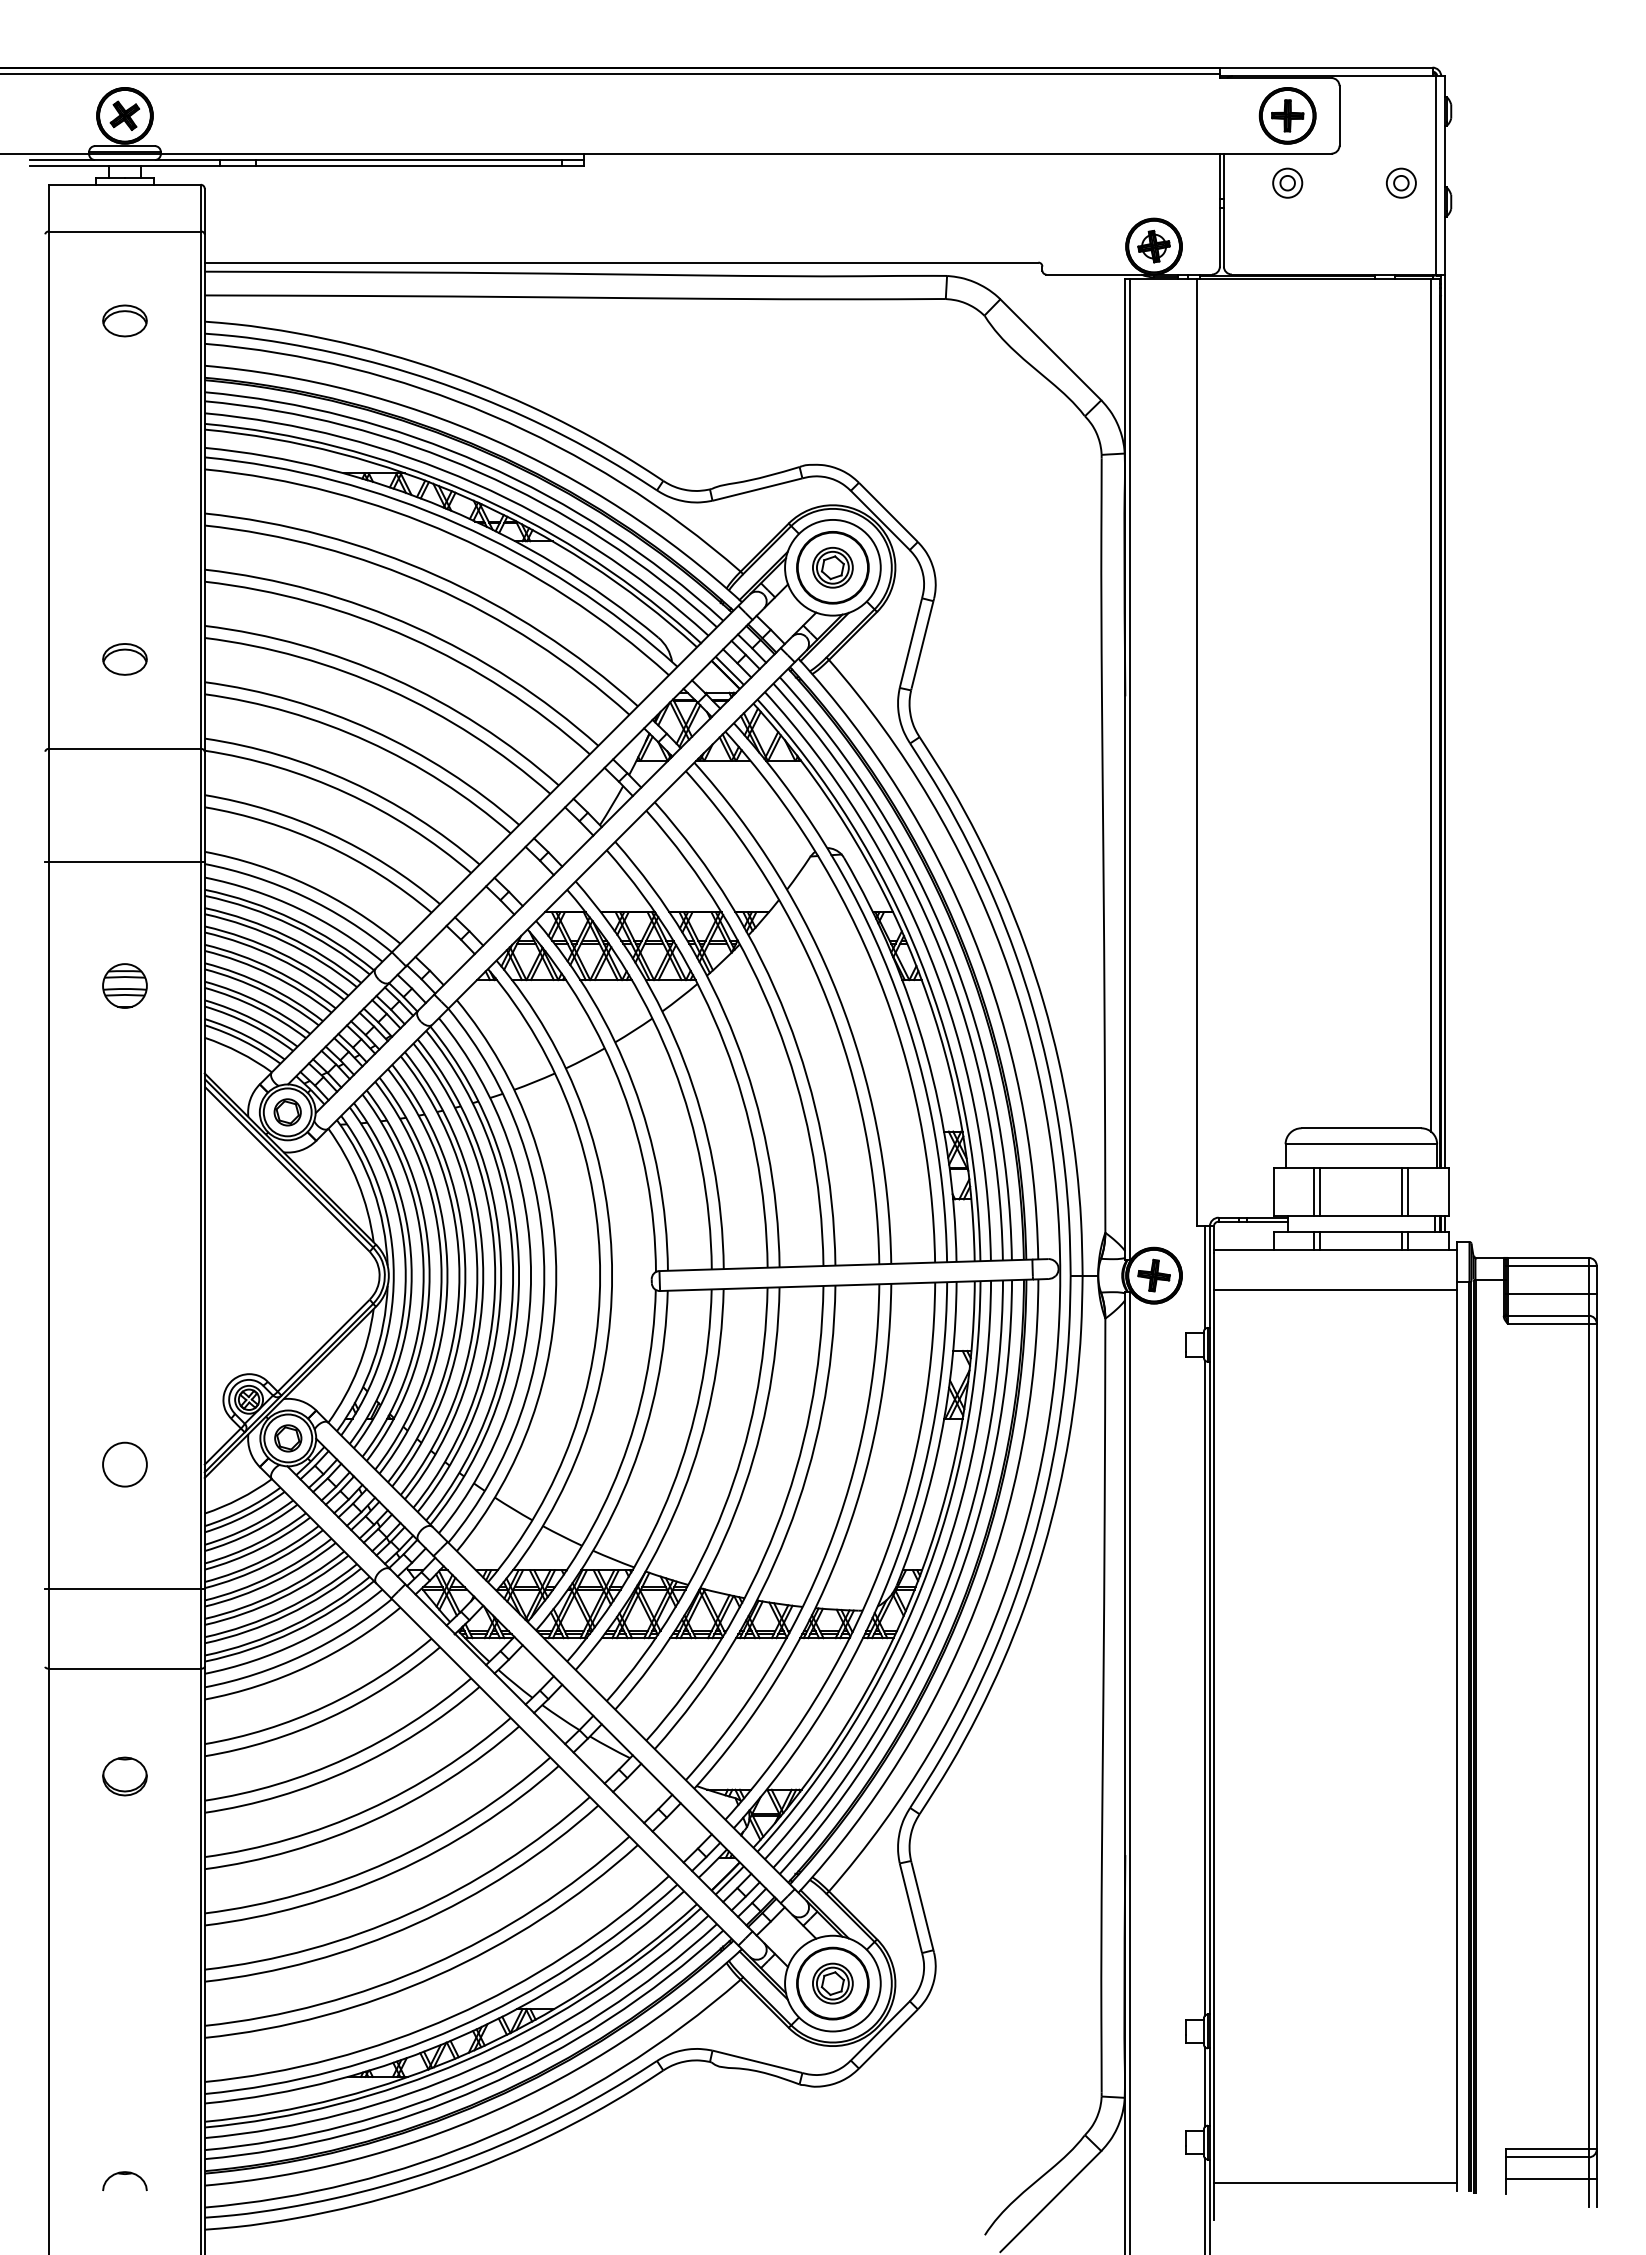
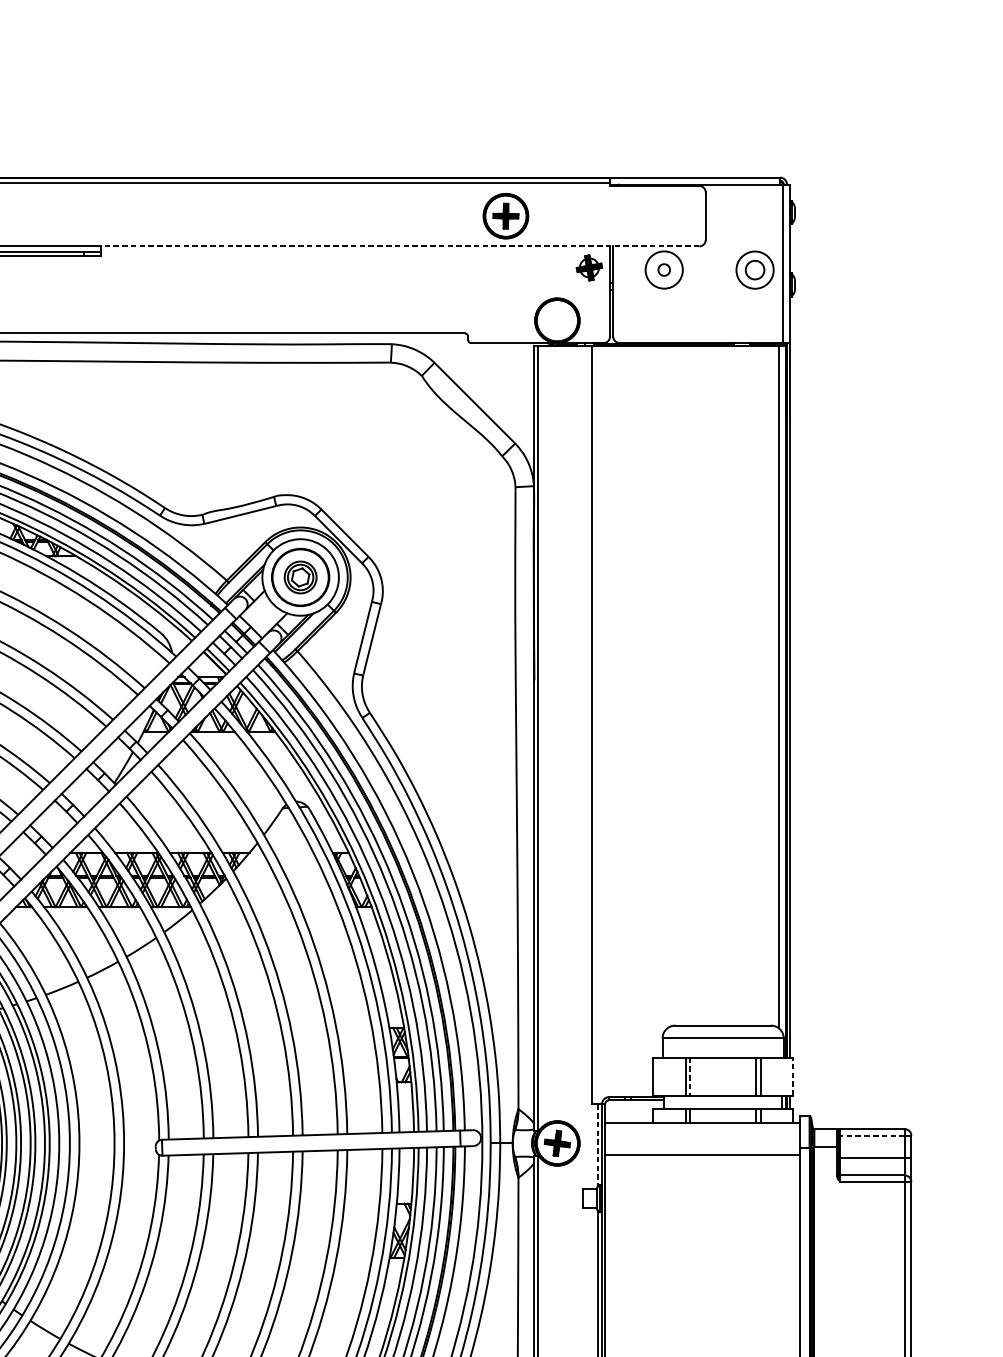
part: (1287, 115) -> (505, 215), moved
line: (957, 153) -> (400, 246), solid -> dashed
circle: (1287, 182) -> (664, 269), size x1.6
part: (1401, 182) -> (755, 269), size x1.6
part: (1153, 246) -> (588, 267), moved
line: (1320, 1192) -> (690, 1076), solid -> dashed
line: (1449, 1192) -> (793, 1076), solid -> dashed
line: (1548, 1265) -> (872, 1135), solid -> dashed
line: (1205, 1278) -> (598, 1145), solid -> dashed

